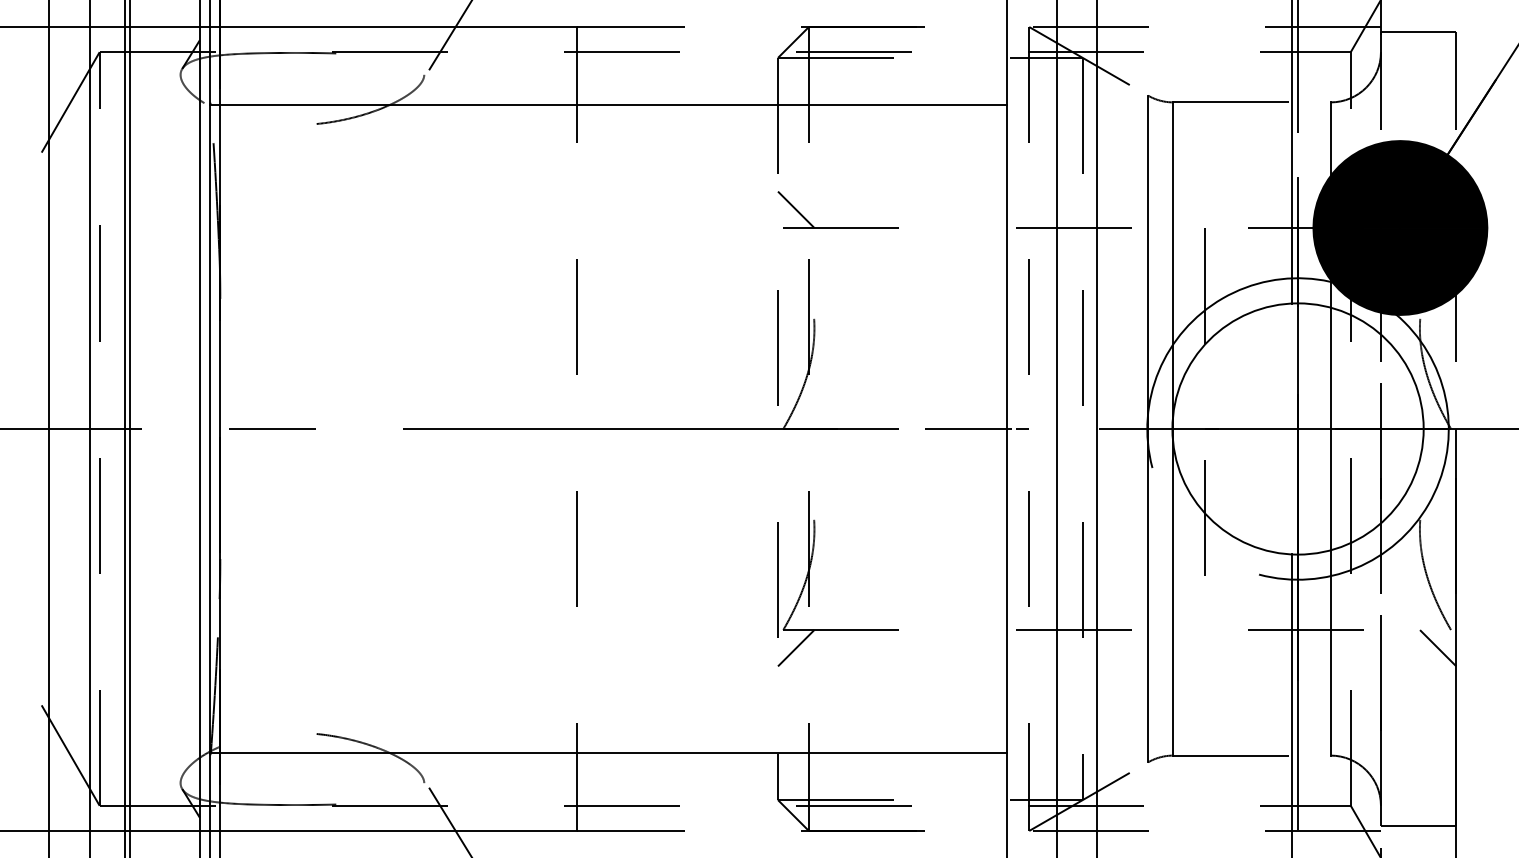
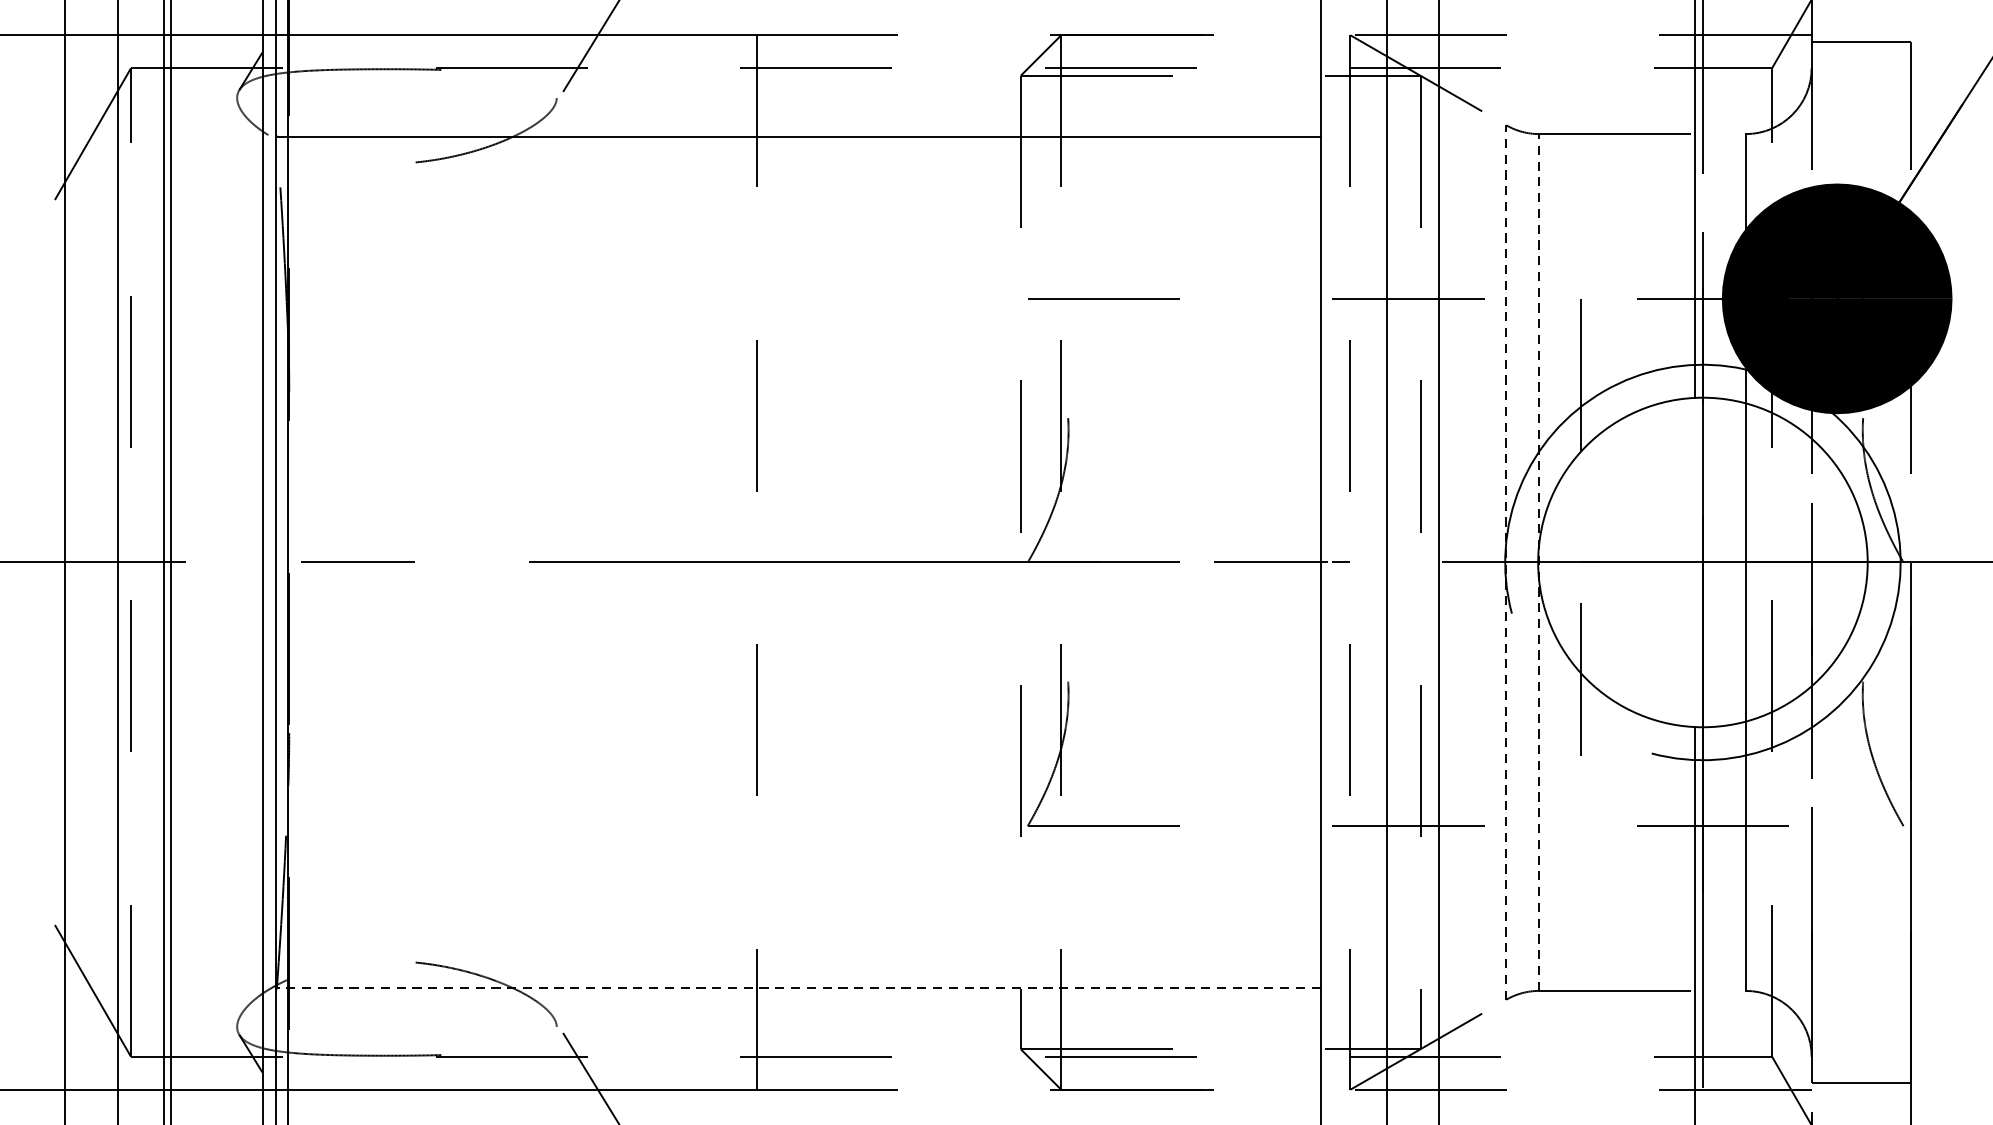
line: (796, 209) -> (1045, 274), removed
line: (1148, 428) -> (1506, 561), solid -> dashed
line: (1173, 429) -> (1539, 563), solid -> dashed
line: (796, 648) -> (1045, 850), removed
line: (1438, 648) -> (1887, 850), removed
line: (607, 753) -> (797, 988), solid -> dashed

